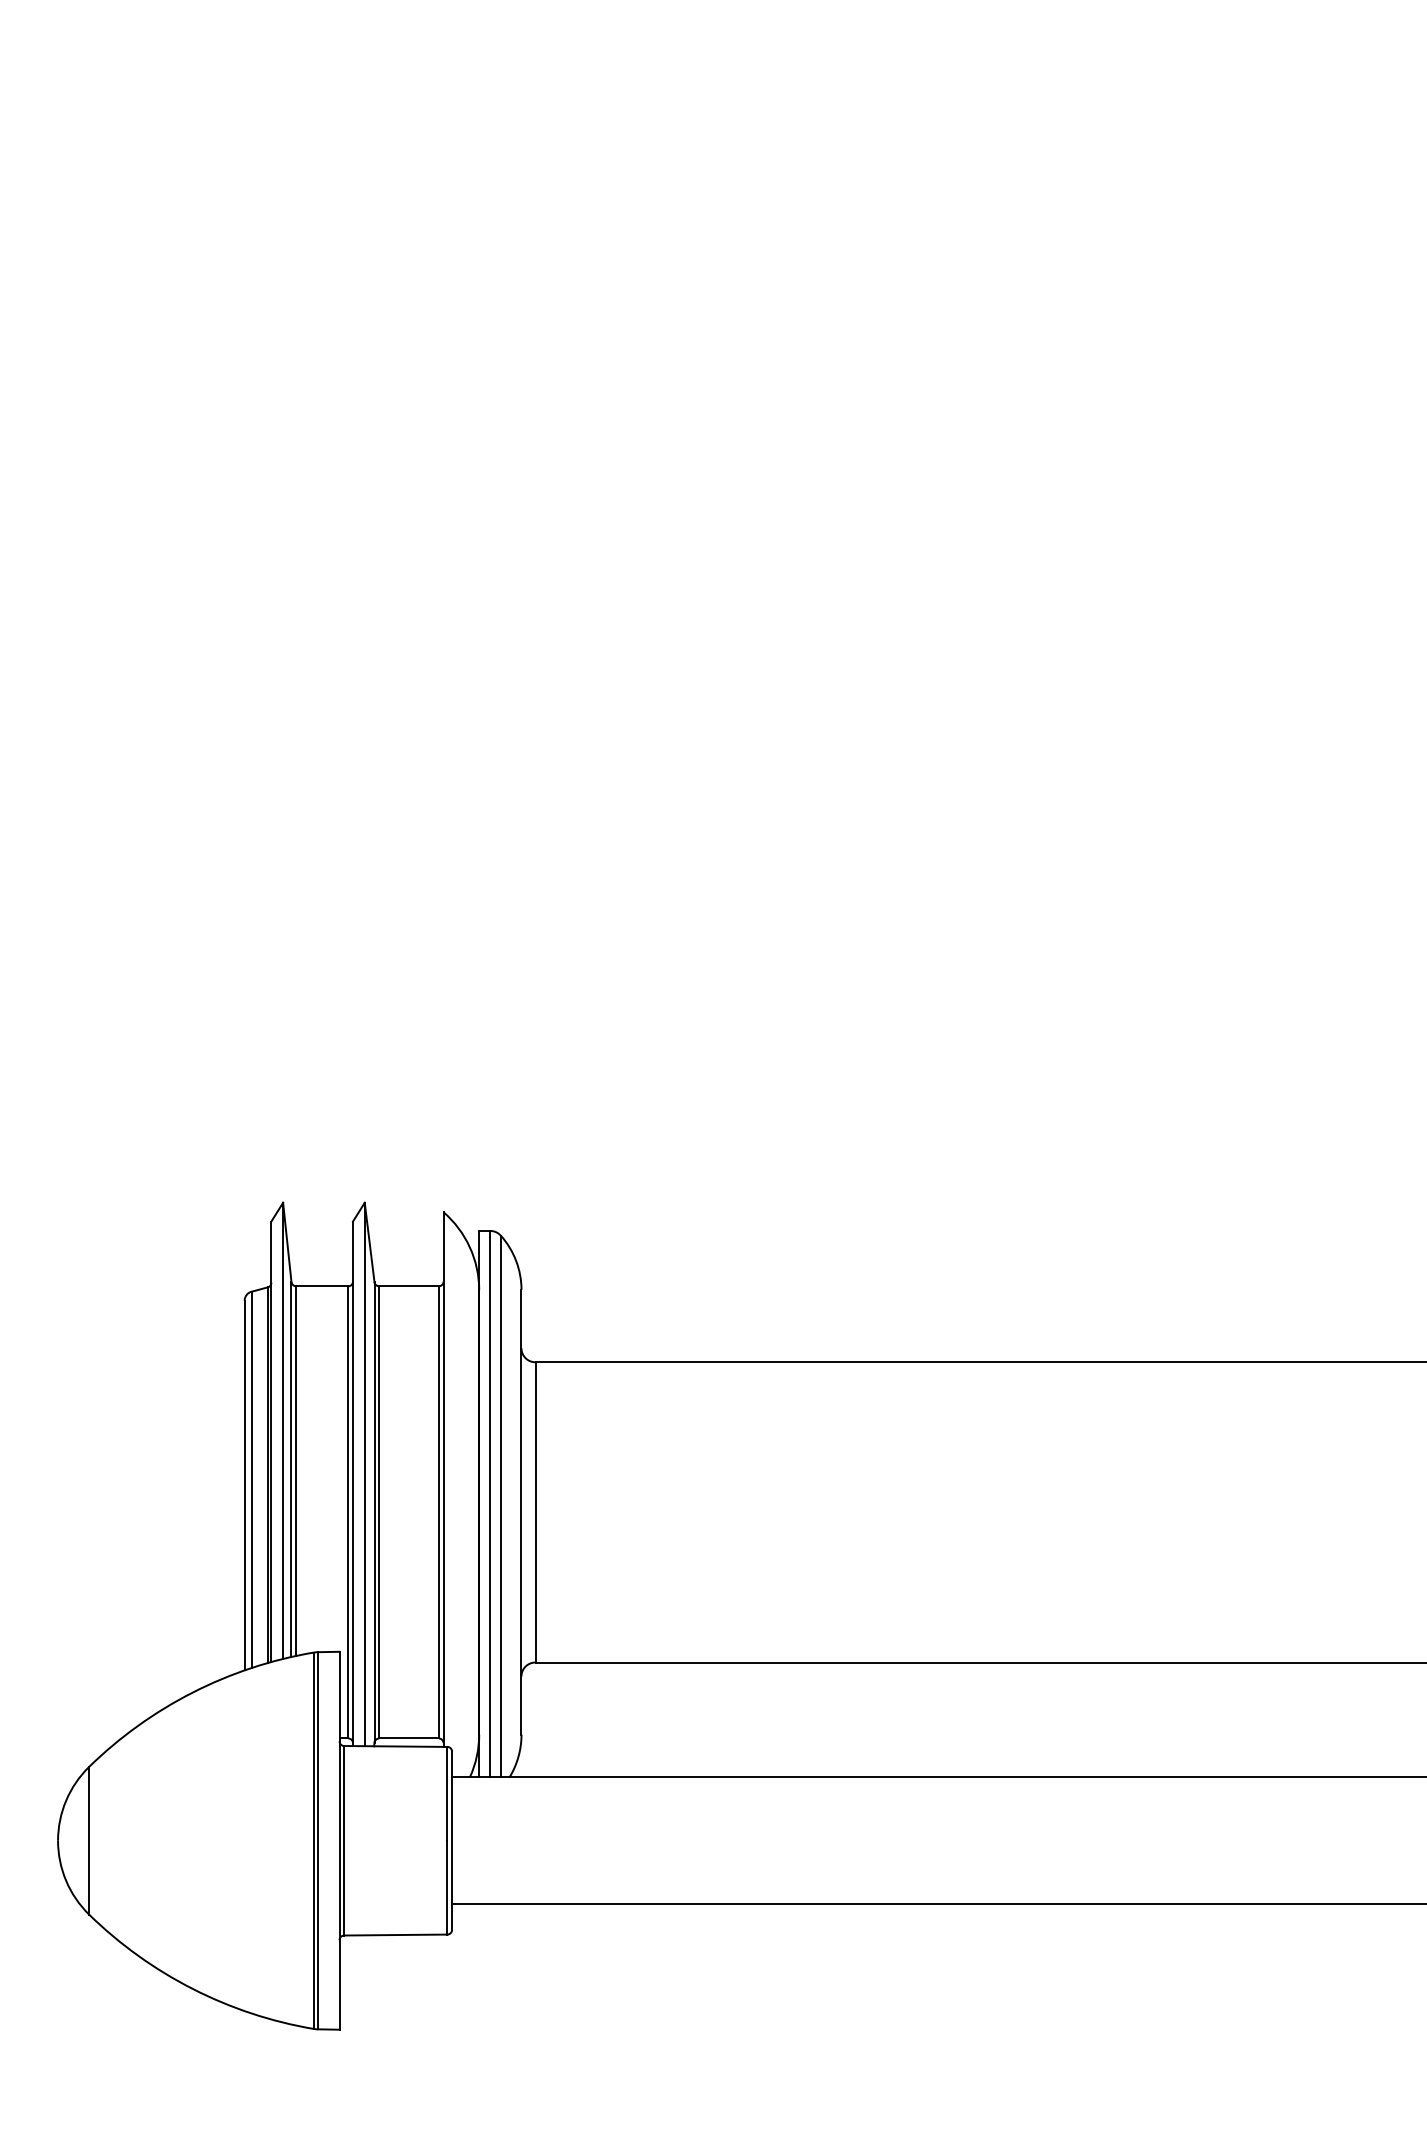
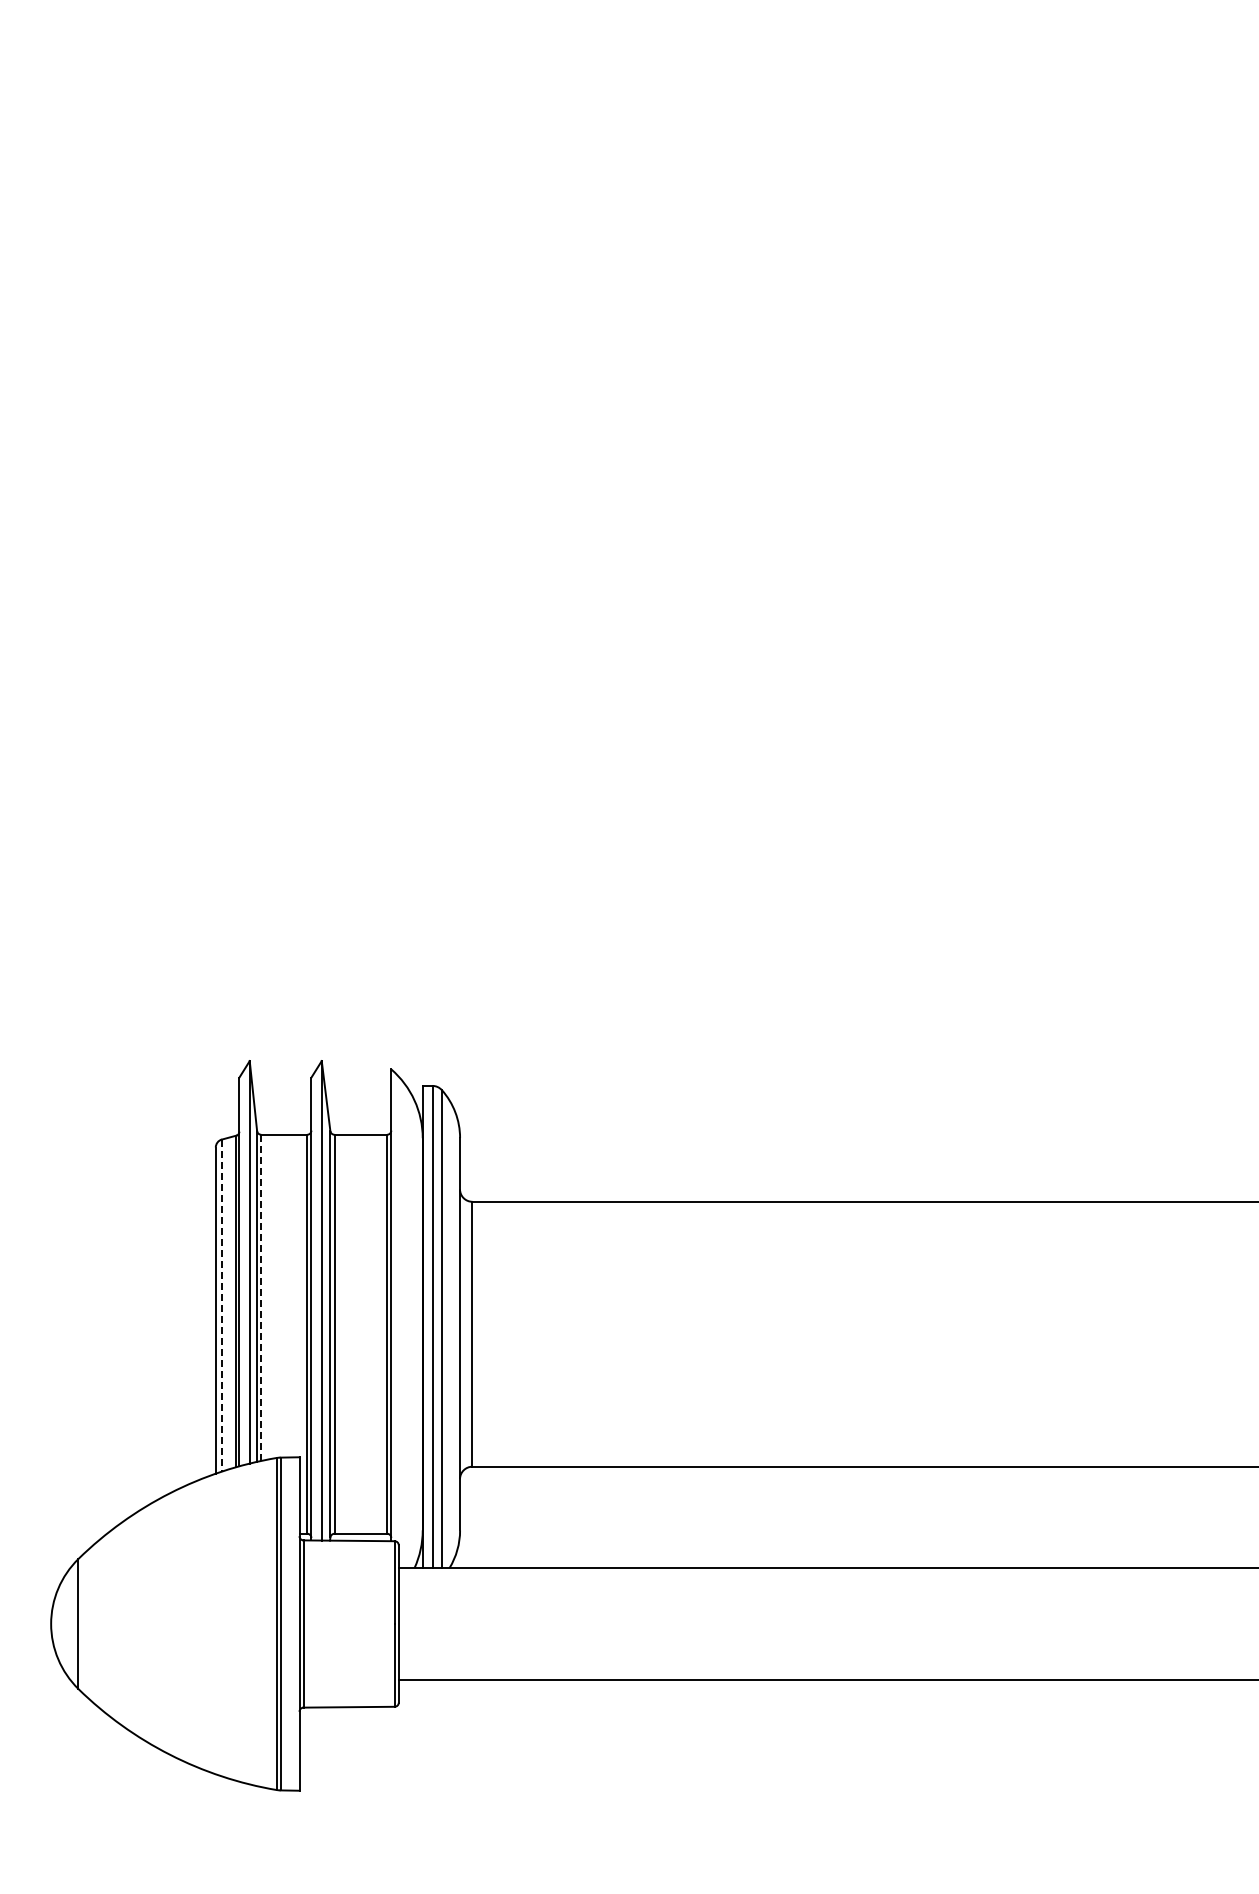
line: (296, 1471) -> (261, 1298), solid -> dashed
line: (252, 1480) -> (222, 1306), solid -> dashed

